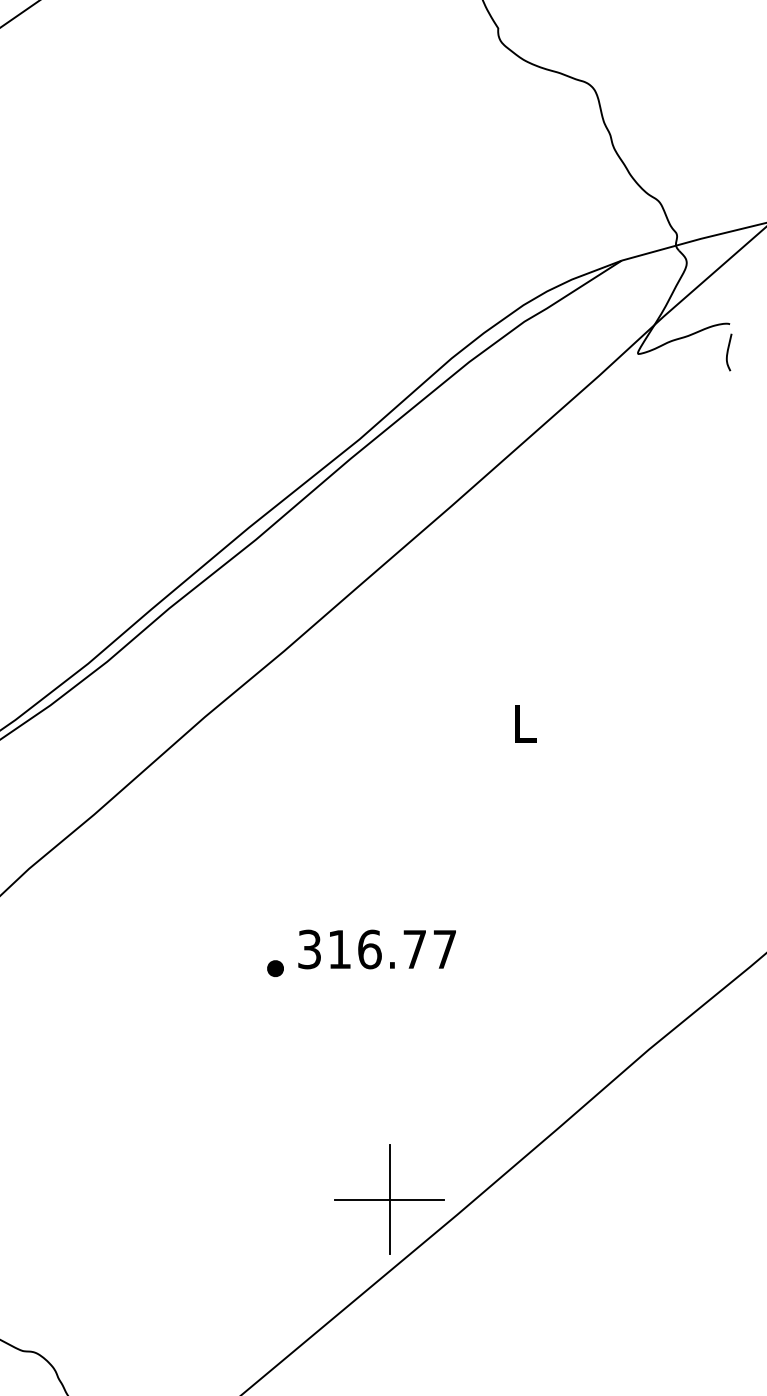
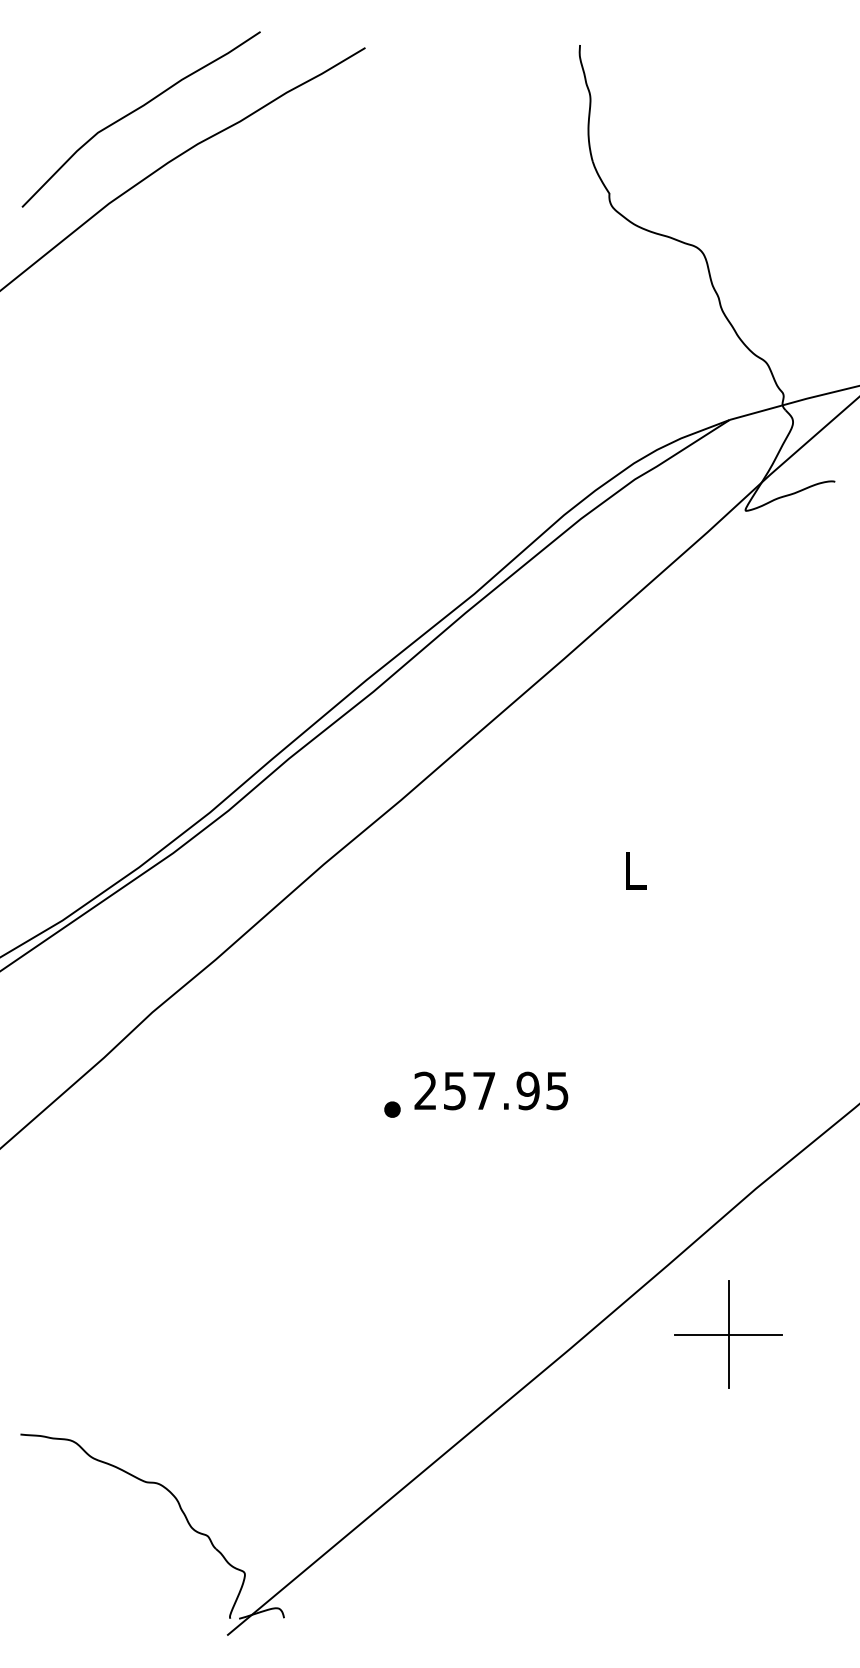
curve: (728, 352) -> (833, 509), removed
text: (377, 948) -> (491, 1090), 316.77 -> 257.95
part: (389, 1199) -> (728, 1334), moved

